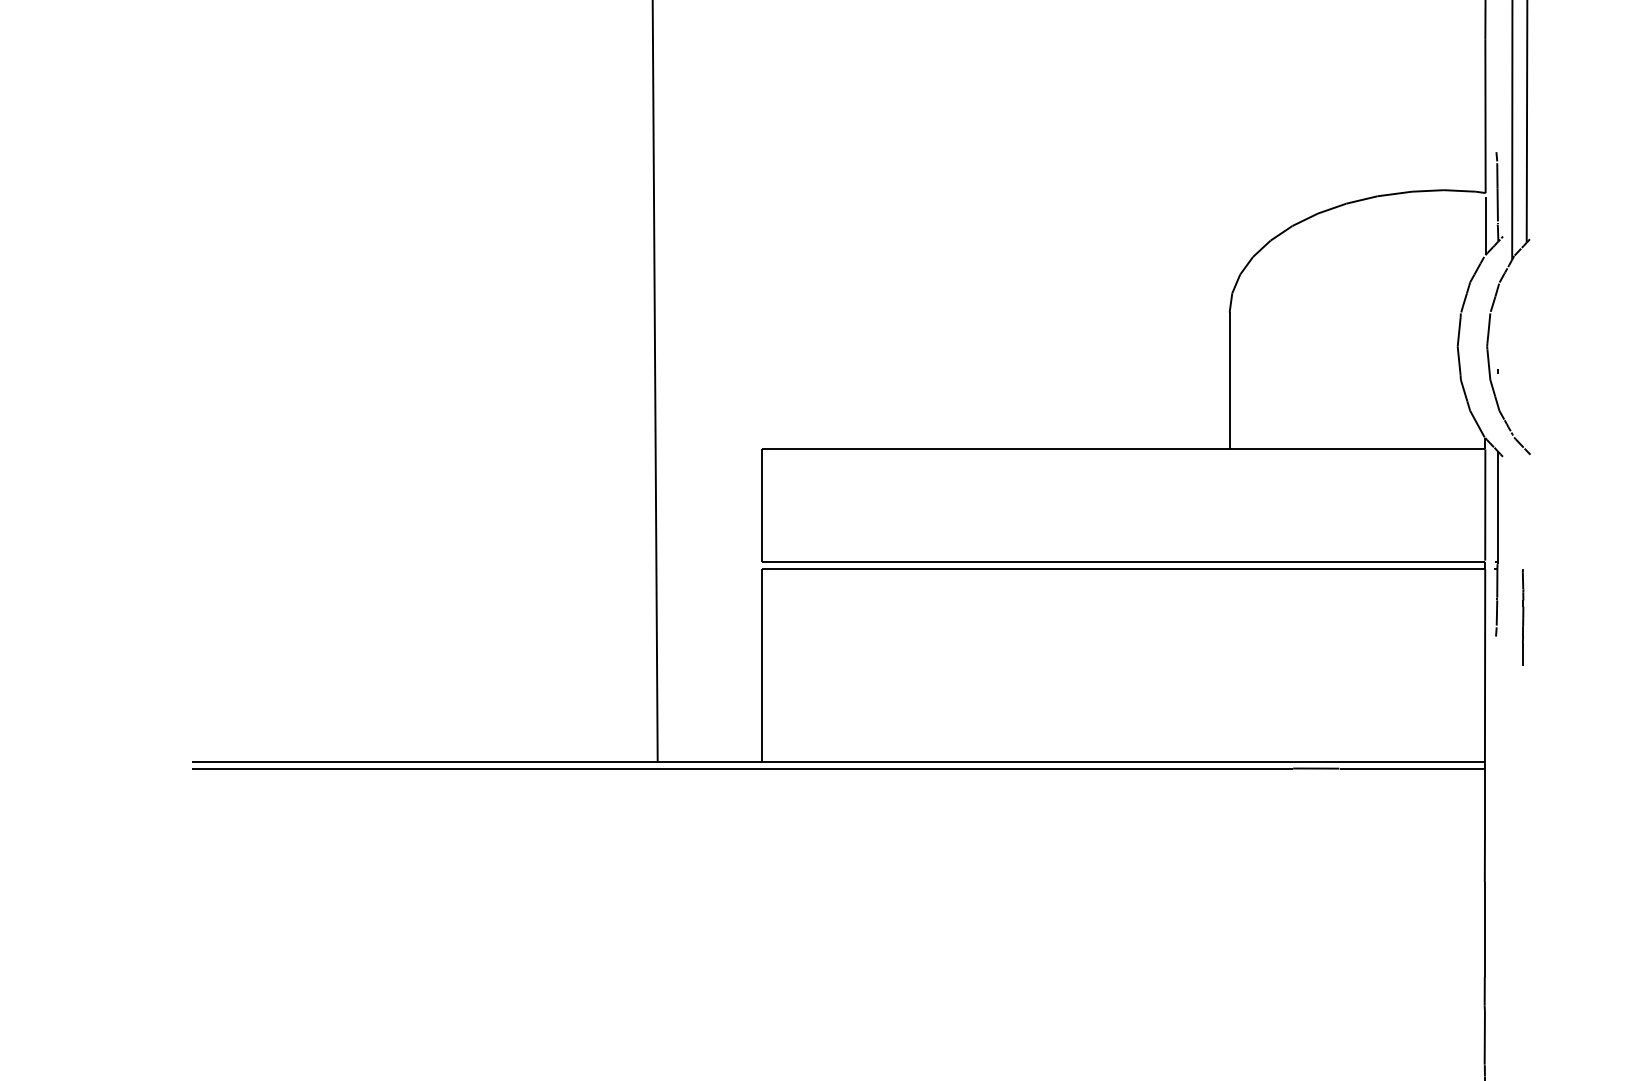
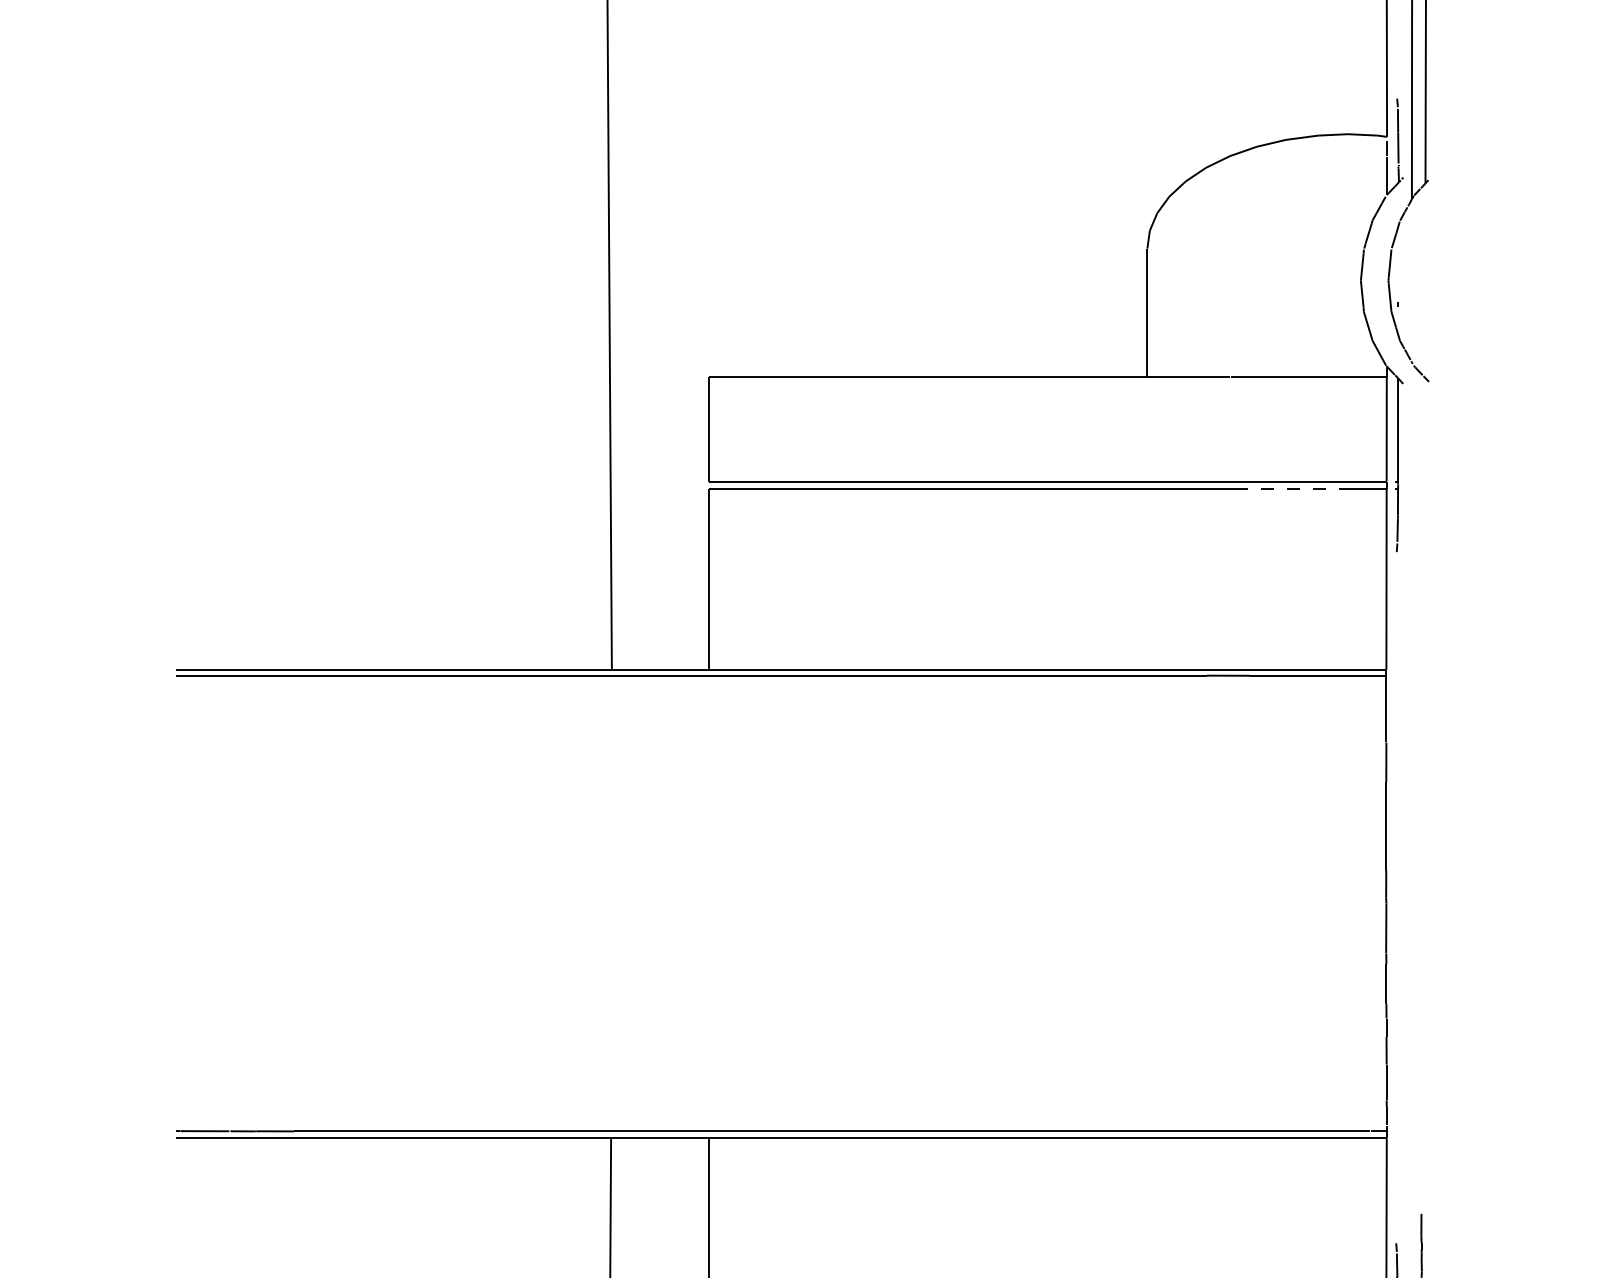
line: (1382, 568) -> (1290, 488), solid -> dashed
line: (1523, 617) -> (1422, 534), removed

